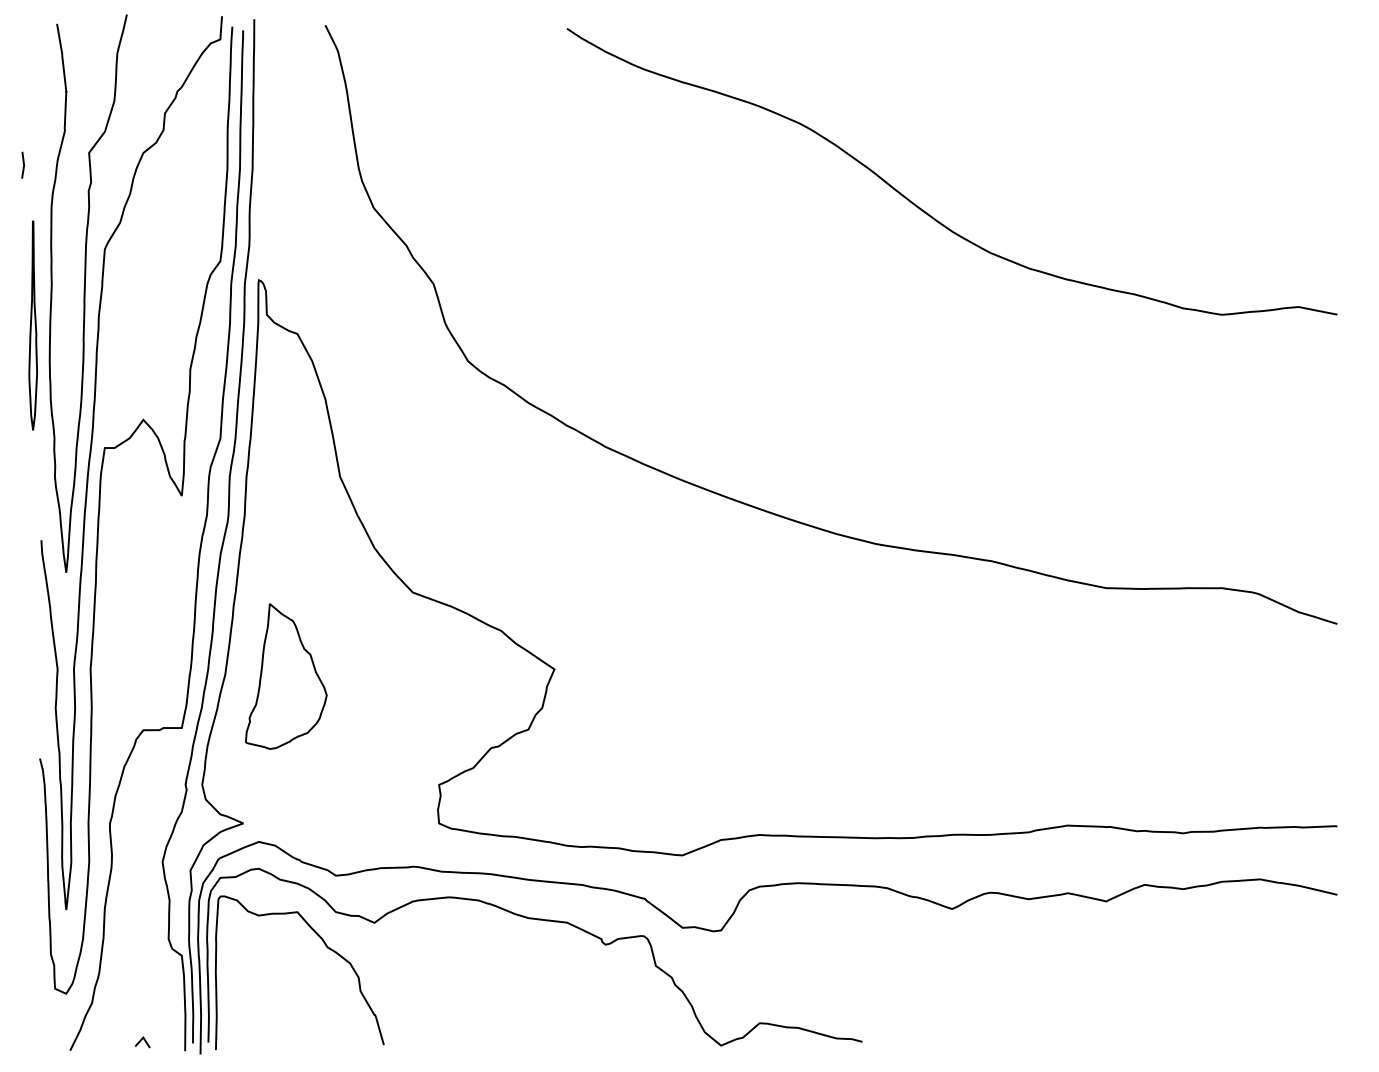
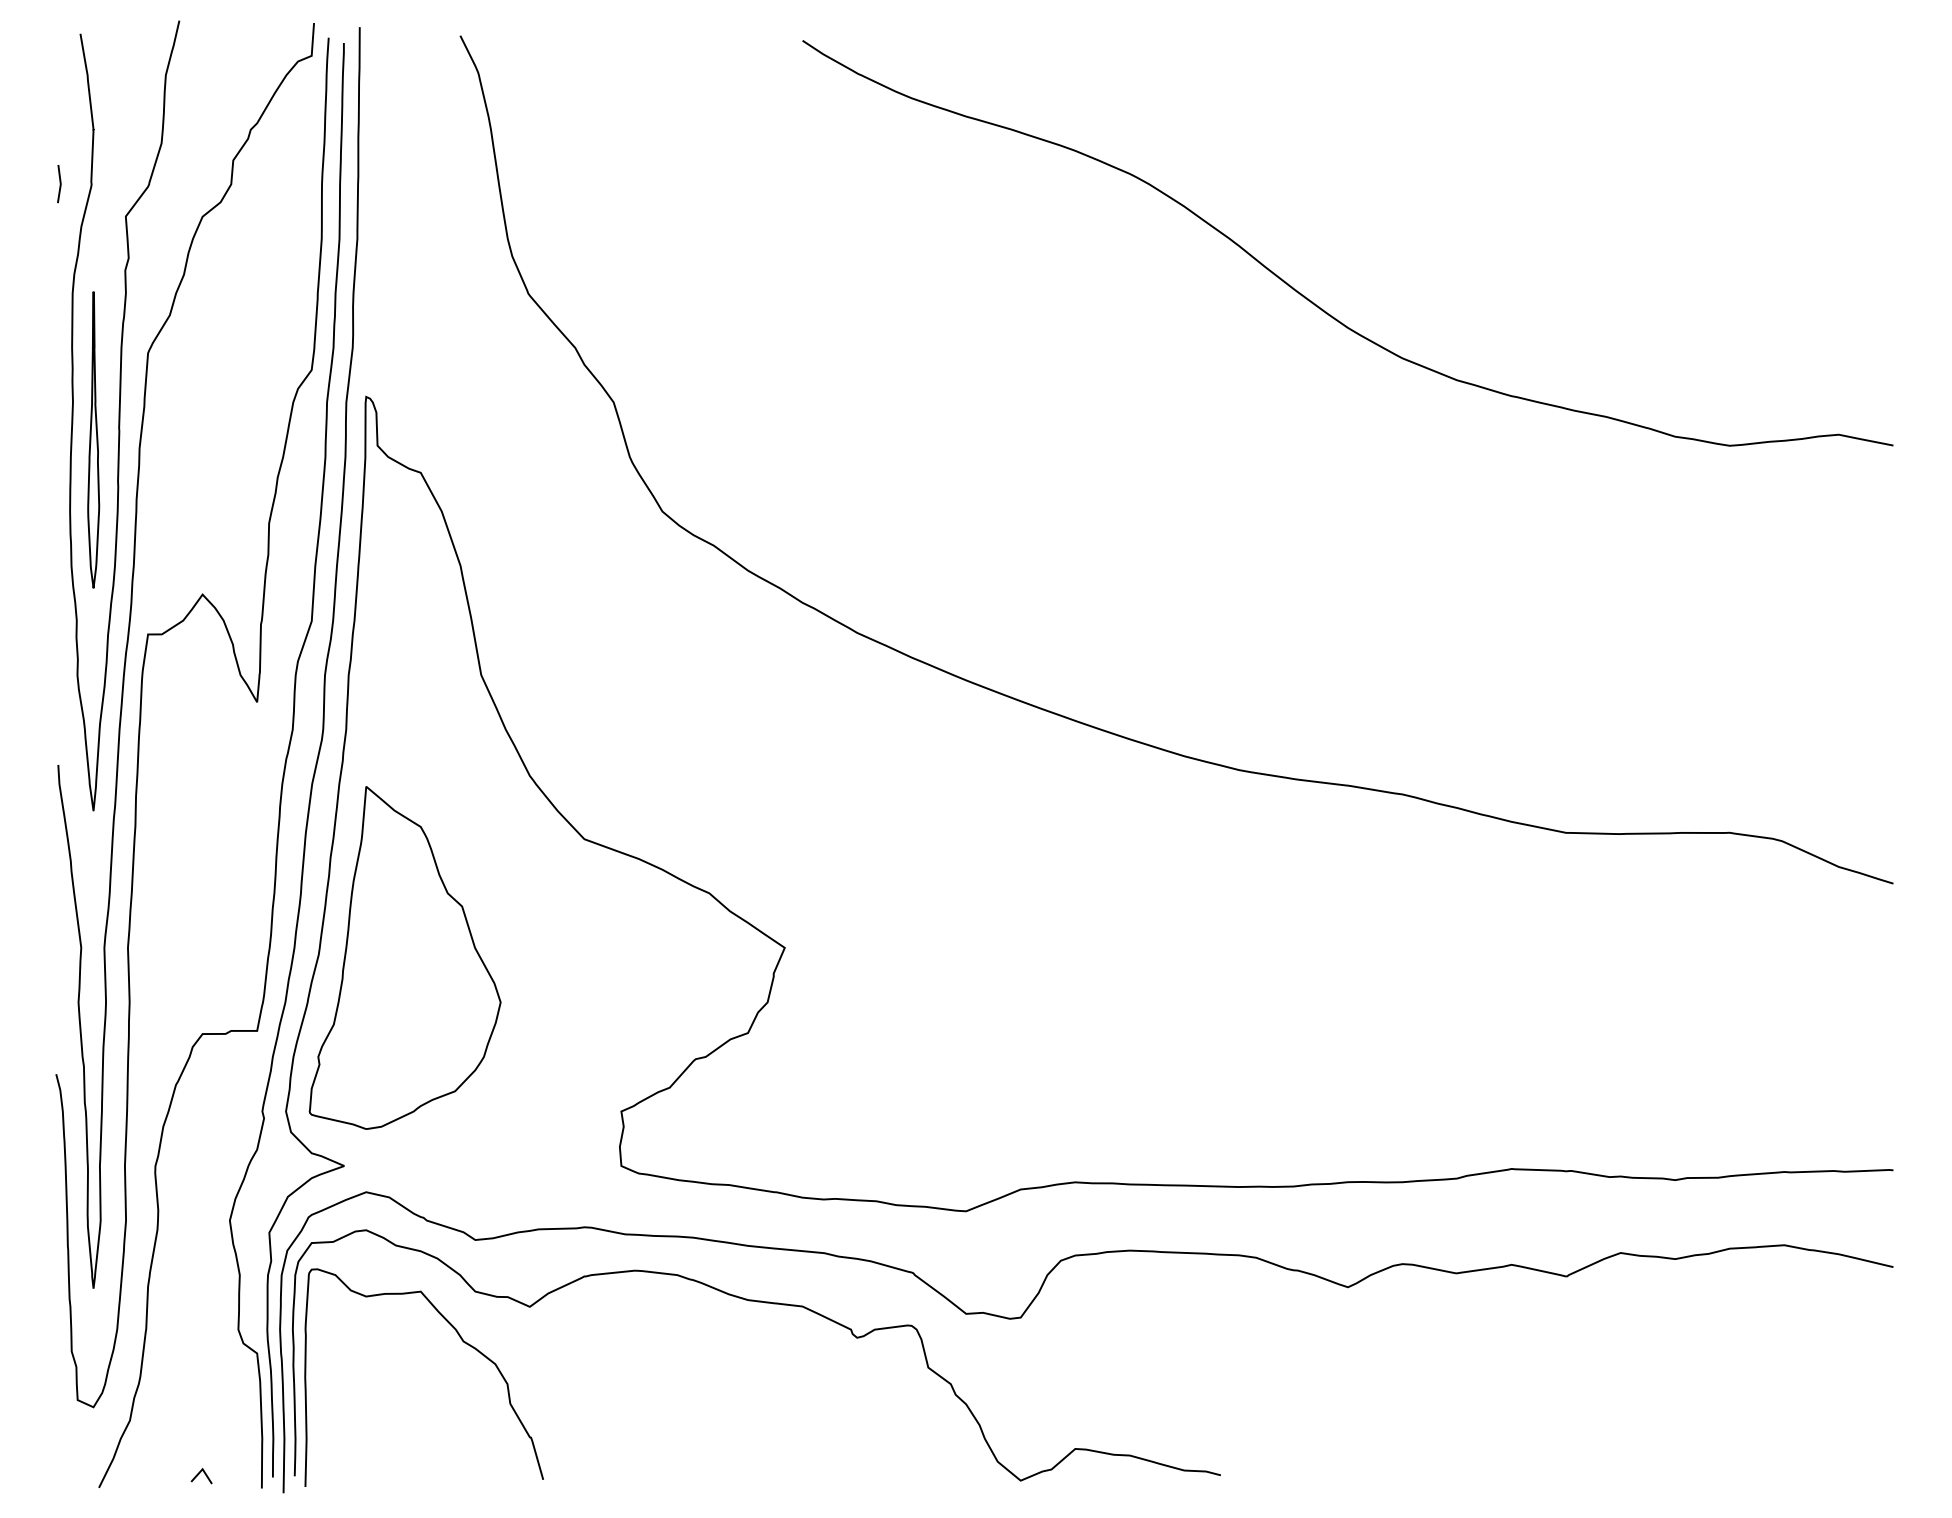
line: (23, 165) -> (59, 184), moved
part: (33, 325) -> (93, 439), moved
part: (285, 676) -> (404, 957), size x1.67

